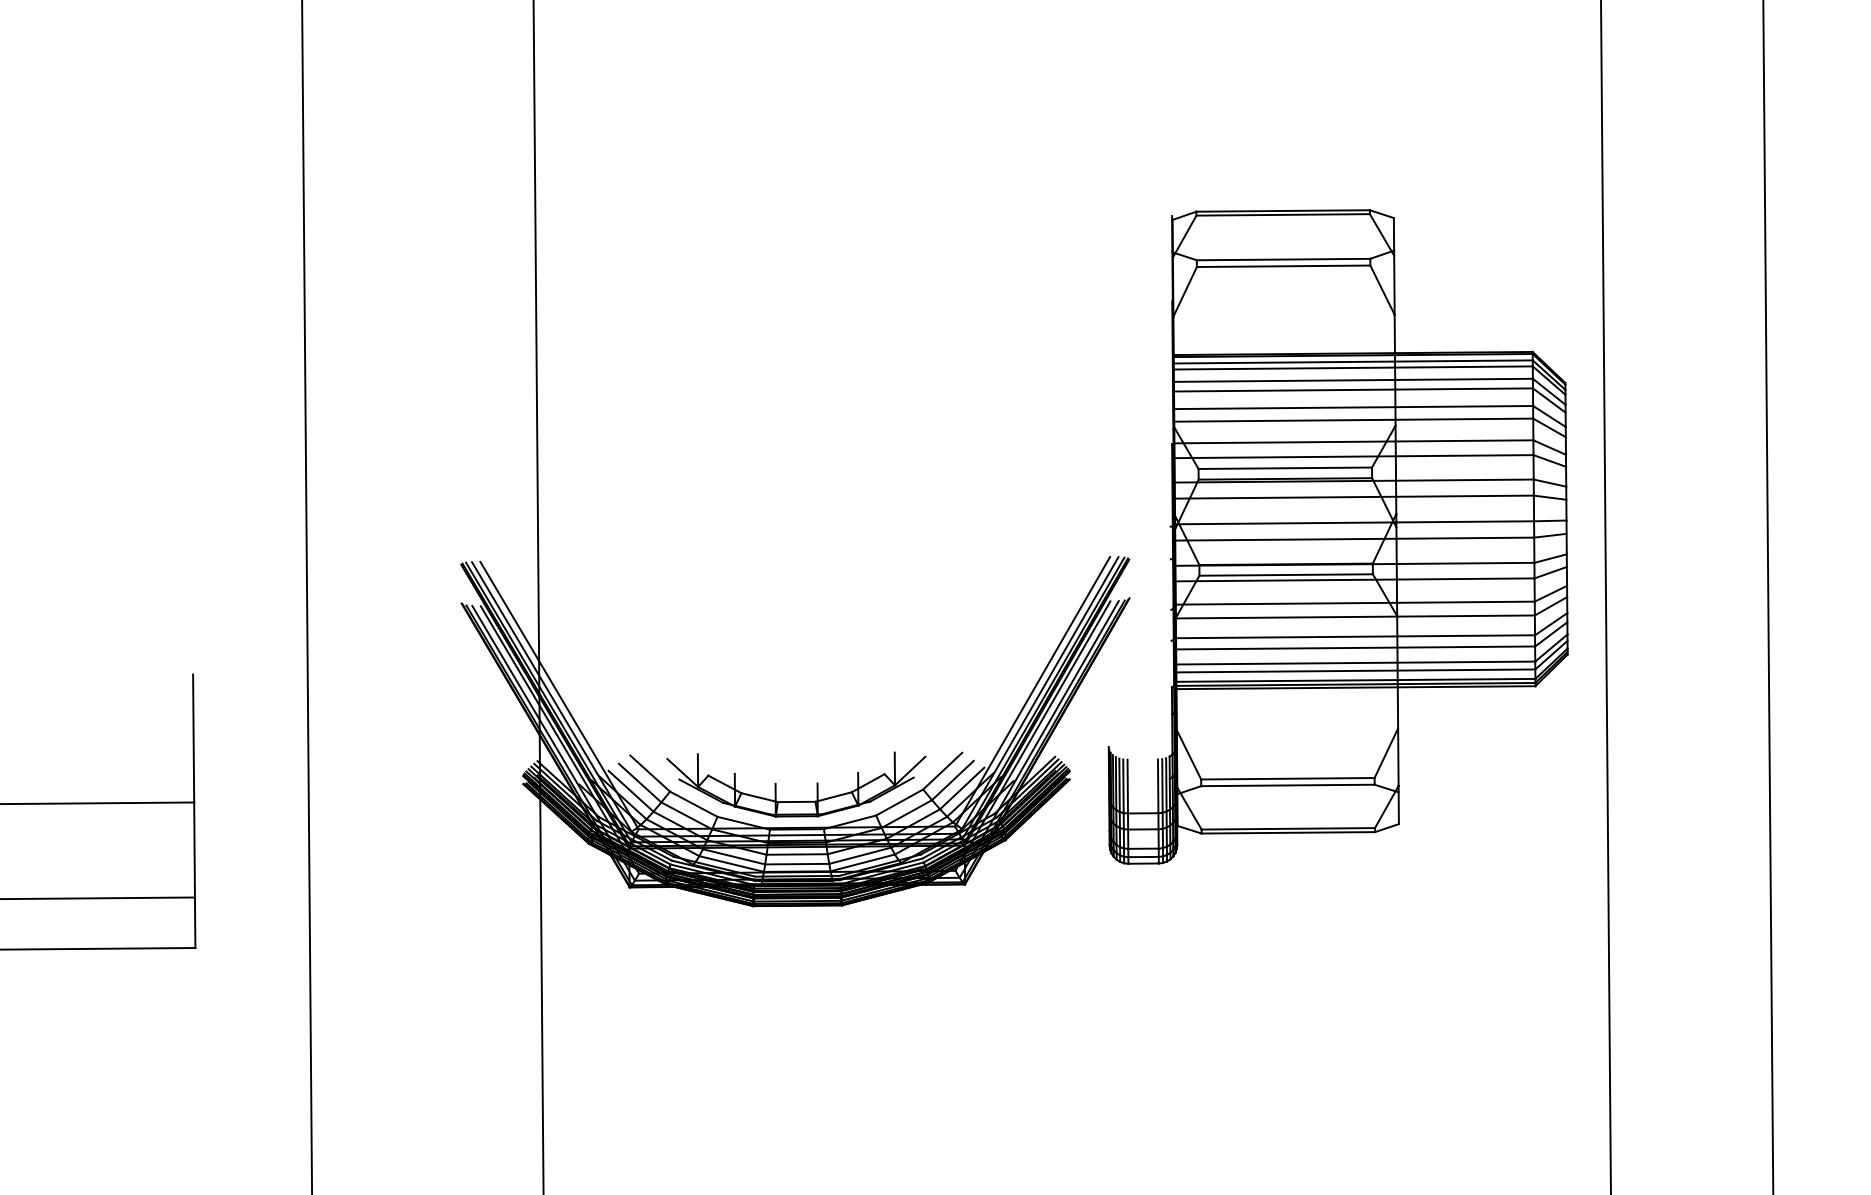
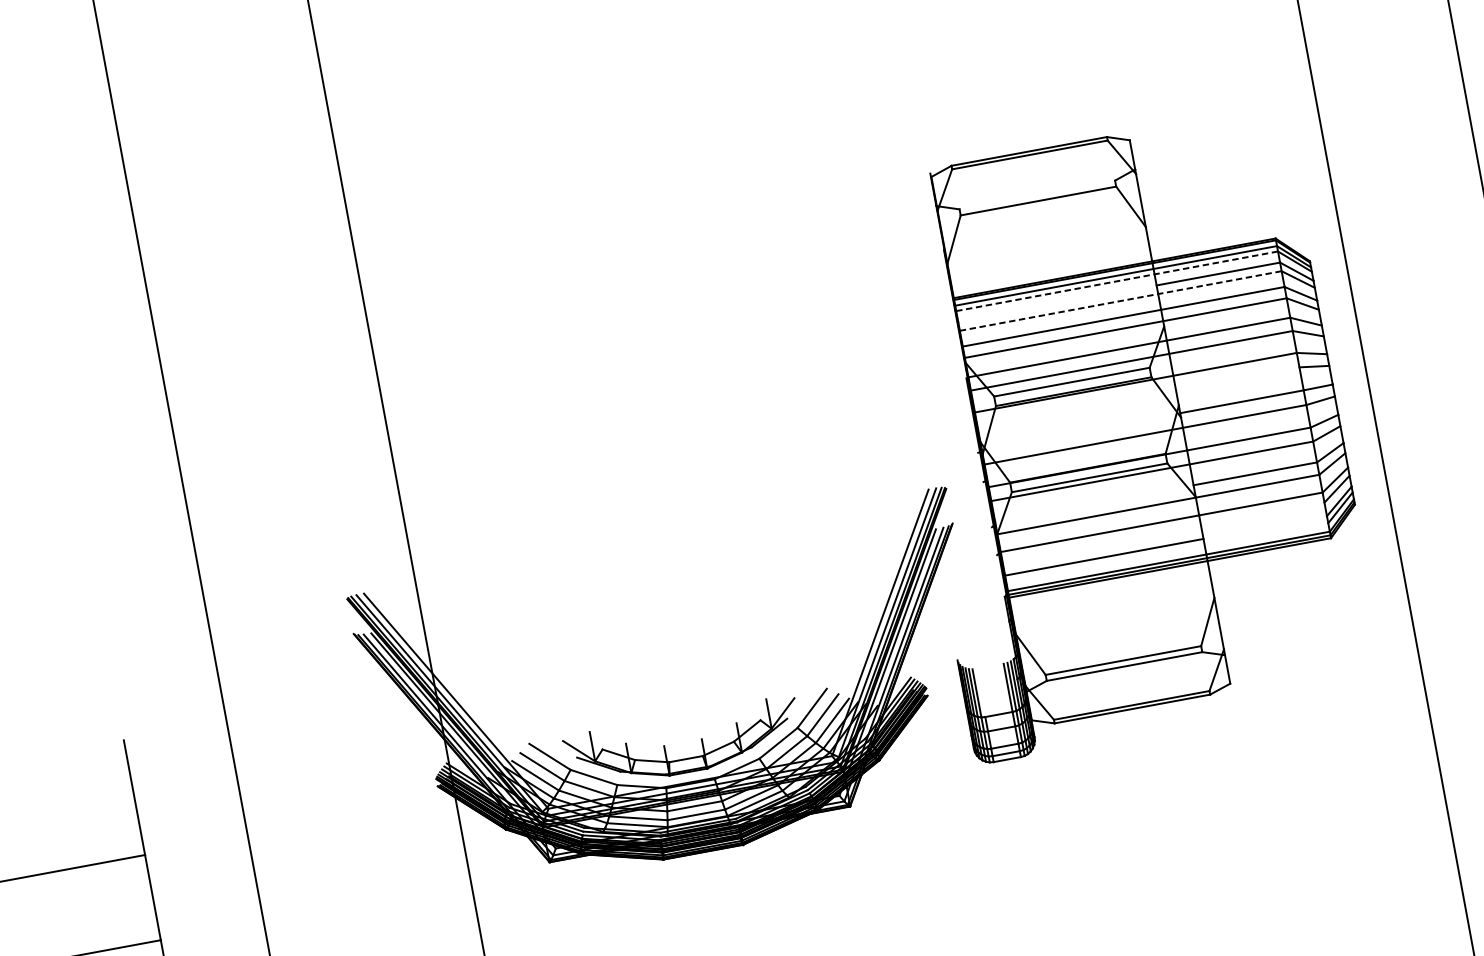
line: (1283, 259) -> (1037, 194), removed
line: (1353, 367) -> (1117, 280), solid -> dashed
line: (1284, 380) -> (1057, 303), removed
line: (1353, 389) -> (1120, 300), solid -> dashed
line: (1353, 496) -> (1137, 396), removed
line: (1285, 523) -> (1080, 431), removed
line: (1286, 603) -> (1094, 503), removed
line: (1355, 647) -> (1163, 531), removed
line: (1466, 661) -> (1265, 526), removed
line: (1355, 670) -> (1166, 552), removed
line: (1127, 786) -> (980, 692), removed

